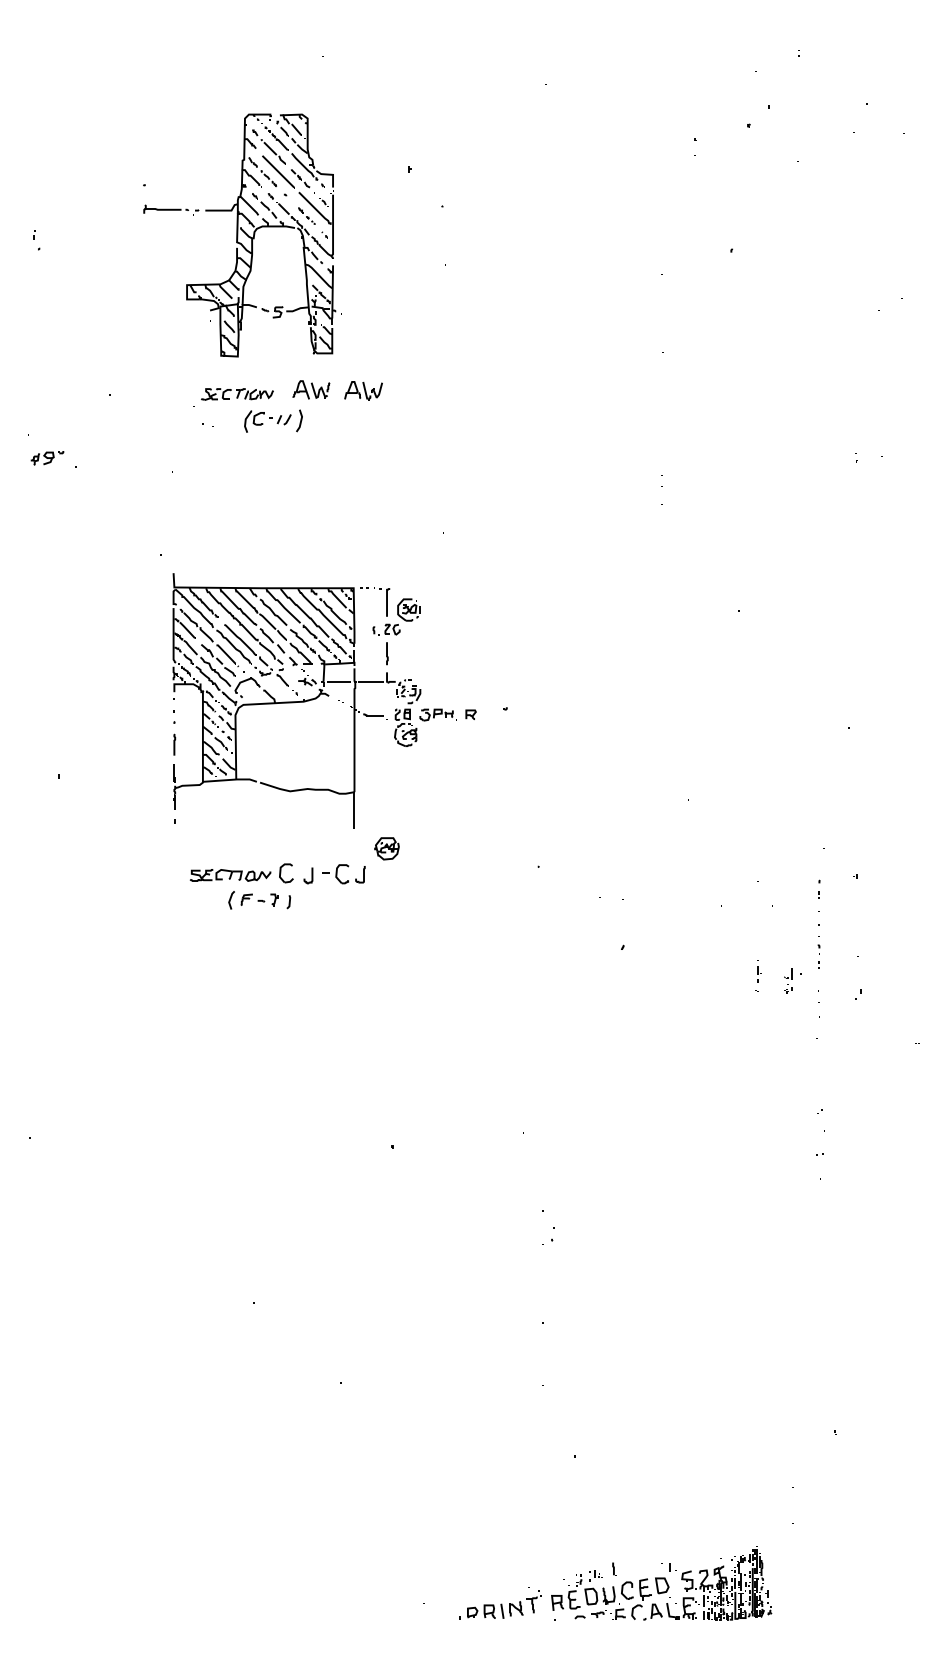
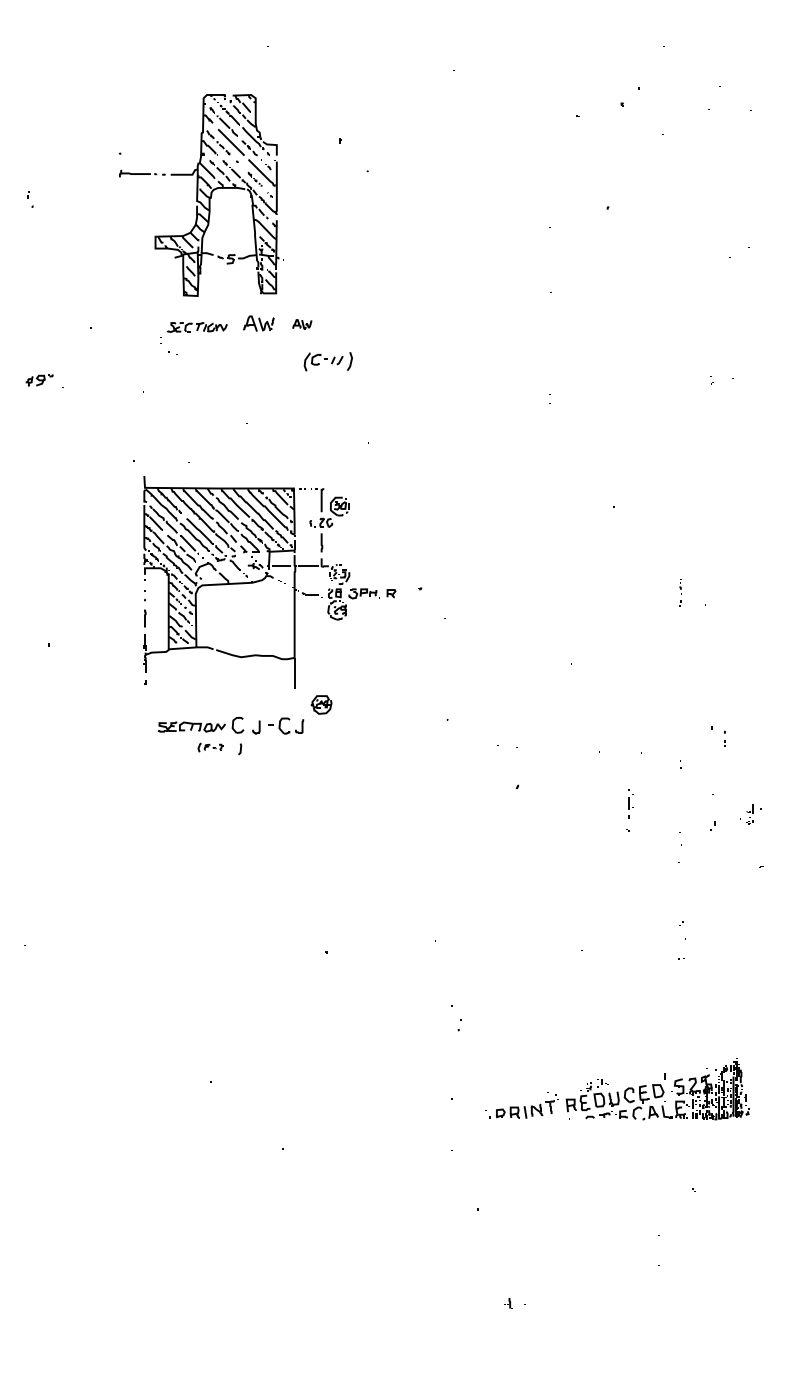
part: (363, 390) -> (302, 324), size x0.6
part: (272, 420) -> (327, 361), moved
part: (818, 889) -> (724, 738), moved
part: (253, 899) -> (210, 747), size x0.6
part: (818, 951) -> (680, 592), moved
part: (757, 975) -> (629, 810), size x1.6
part: (788, 980) -> (750, 814), moved
part: (613, 1583) -> (617, 1089), moved

